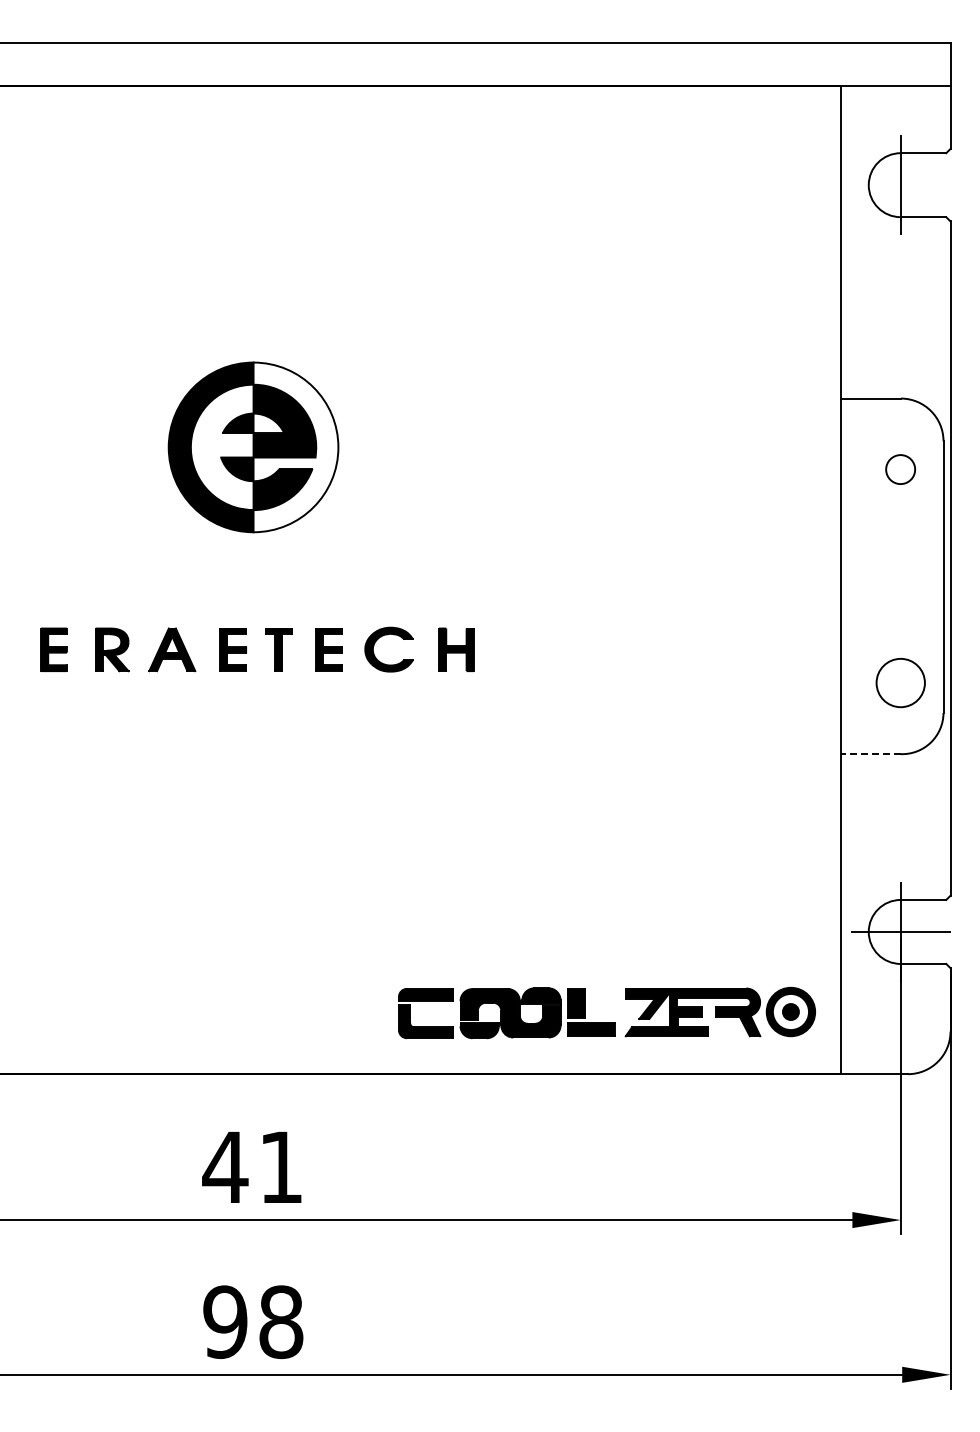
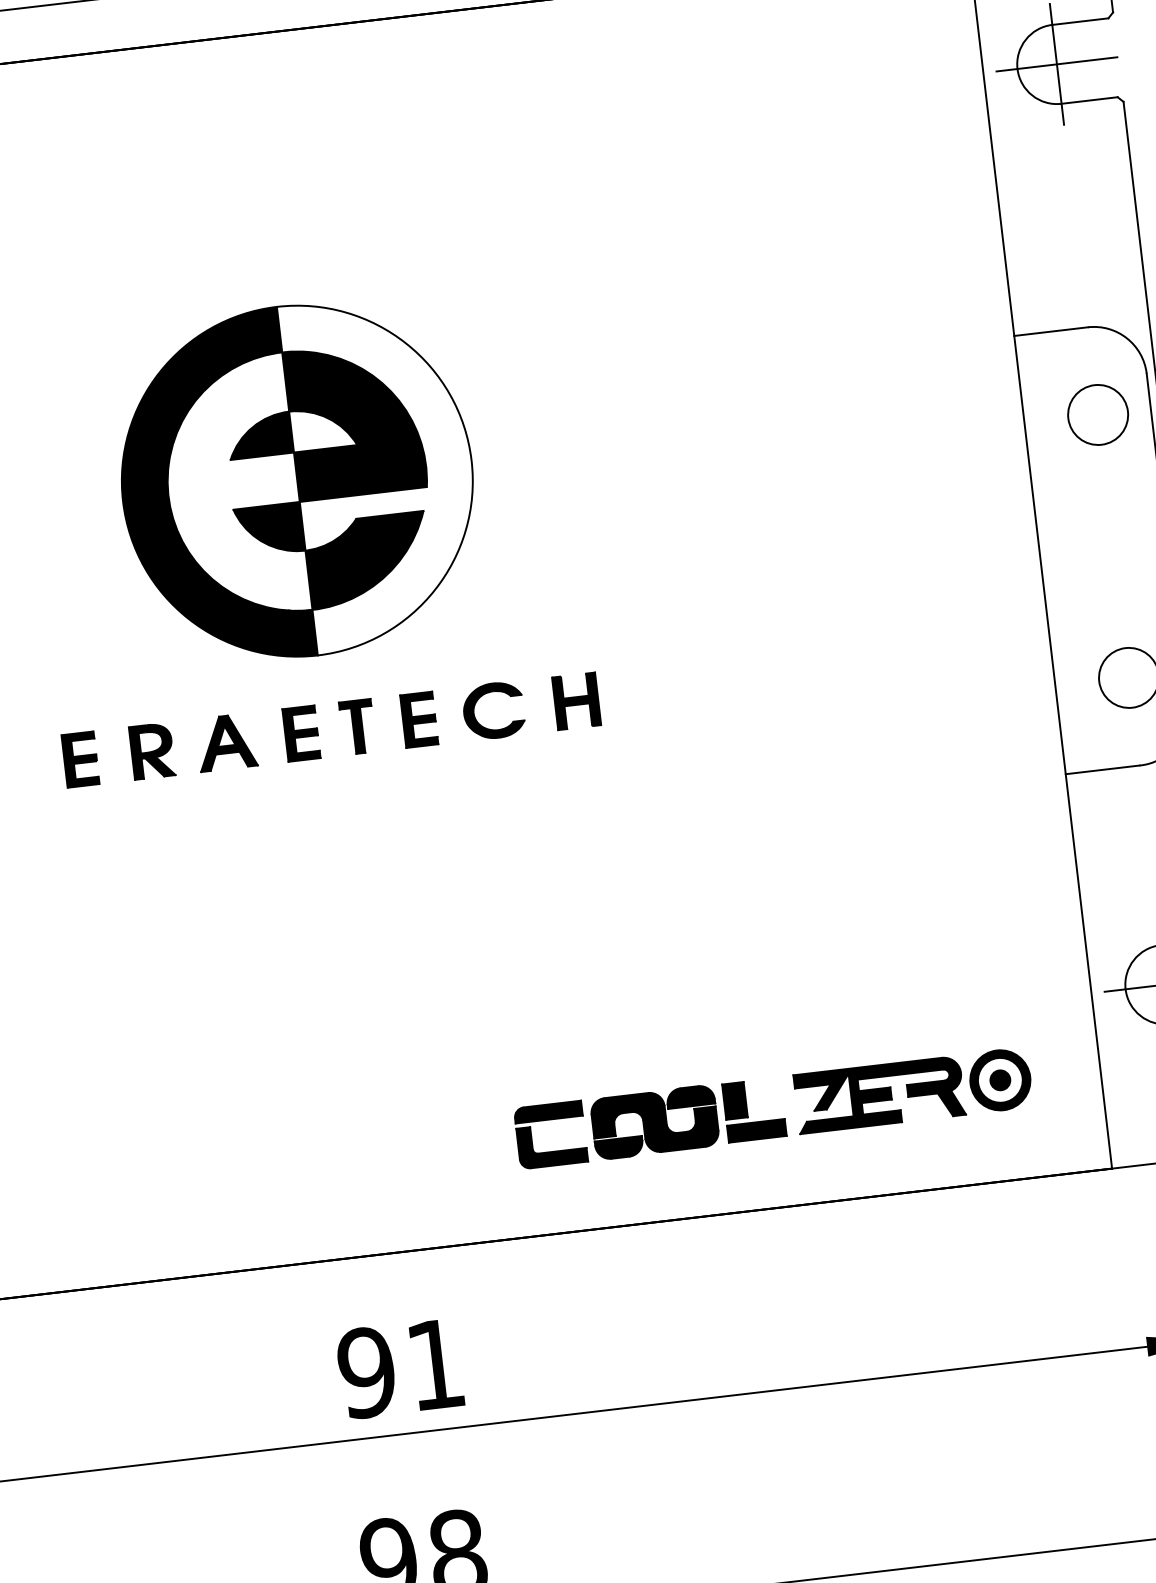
line: (900, 185) -> (1056, 64), added
part: (253, 447) -> (297, 481), size x1.67
circle: (900, 469) -> (1097, 414), size x1.67
line: (870, 754) -> (1102, 770), dashed -> solid
part: (606, 1022) -> (774, 1119), moved
text: (225, 1167) -> (366, 1372), 41 -> 91

